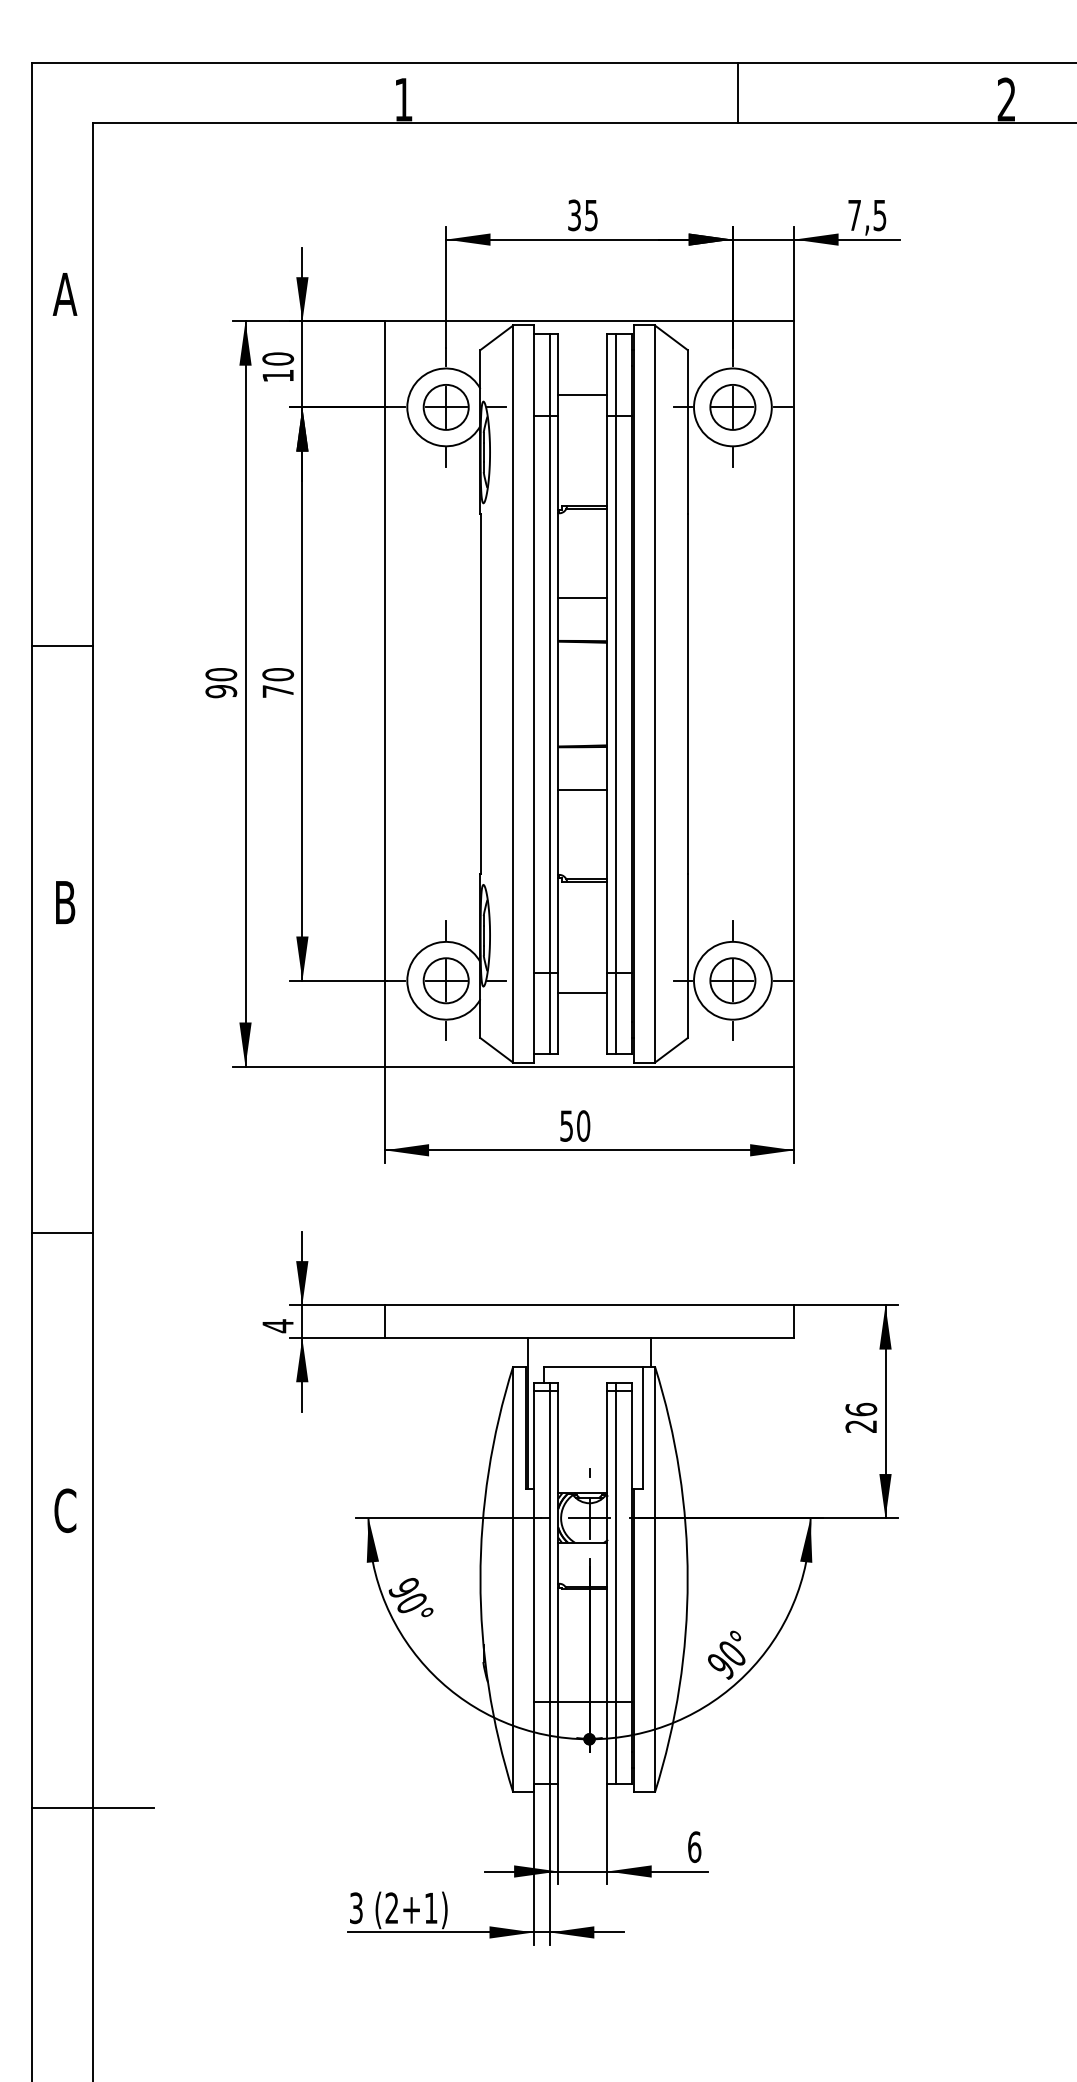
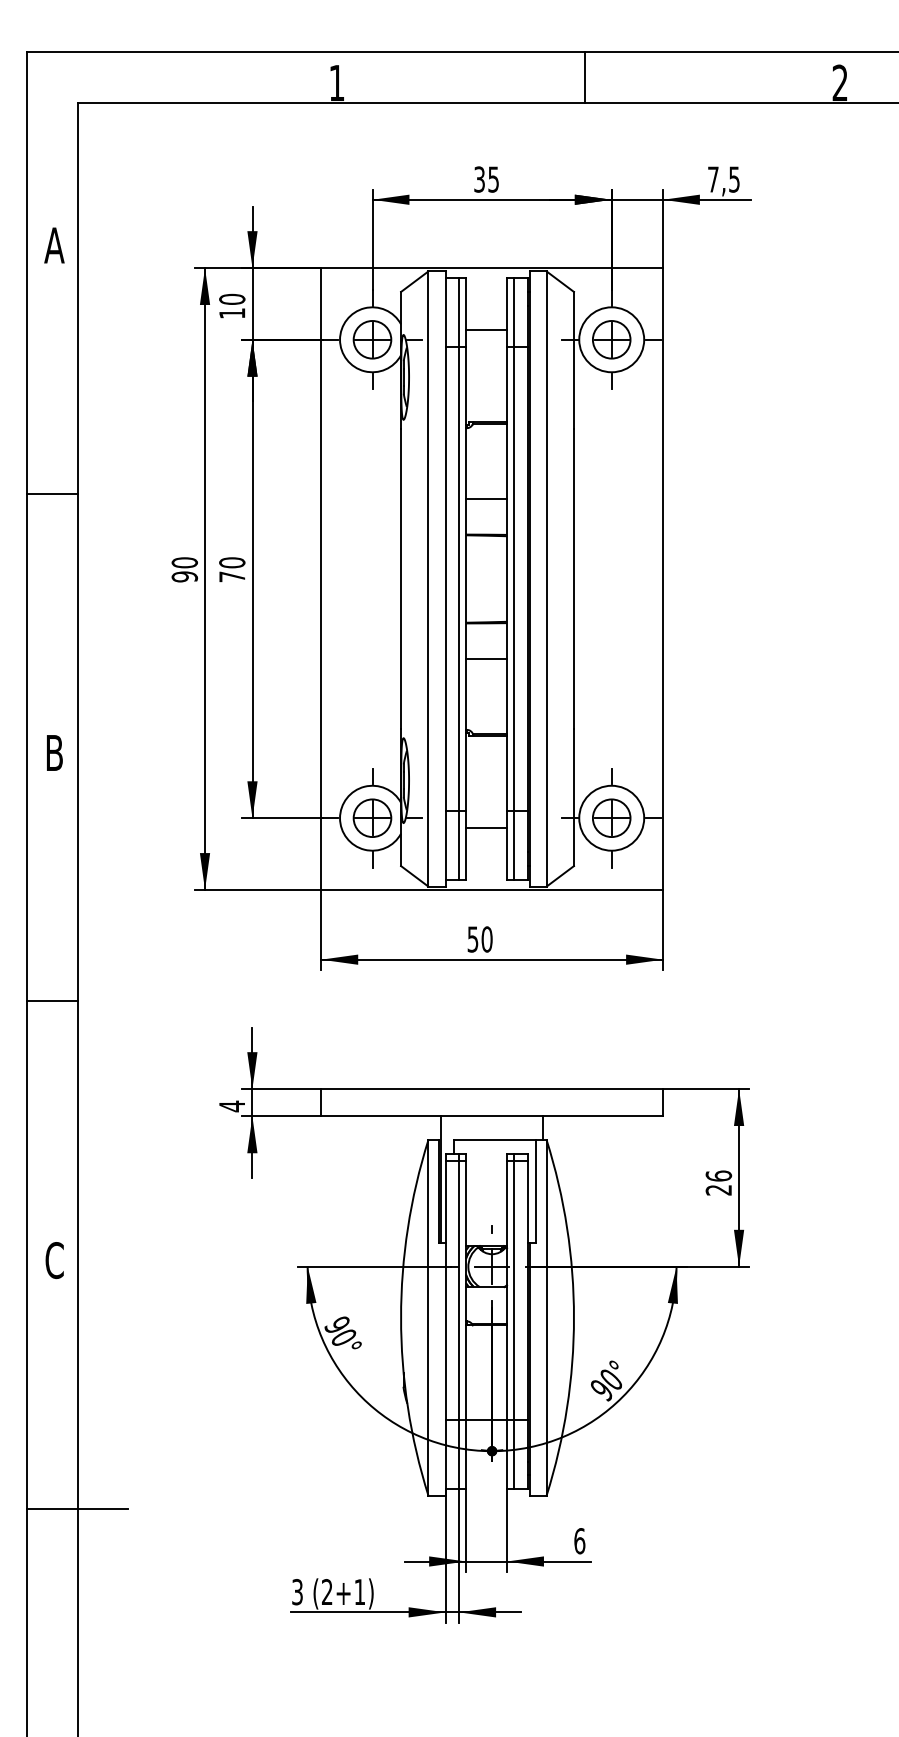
line: (738, 93) -> (585, 77), moved
line: (61, 645) -> (51, 493), moved
line: (61, 1233) -> (51, 1001), moved

